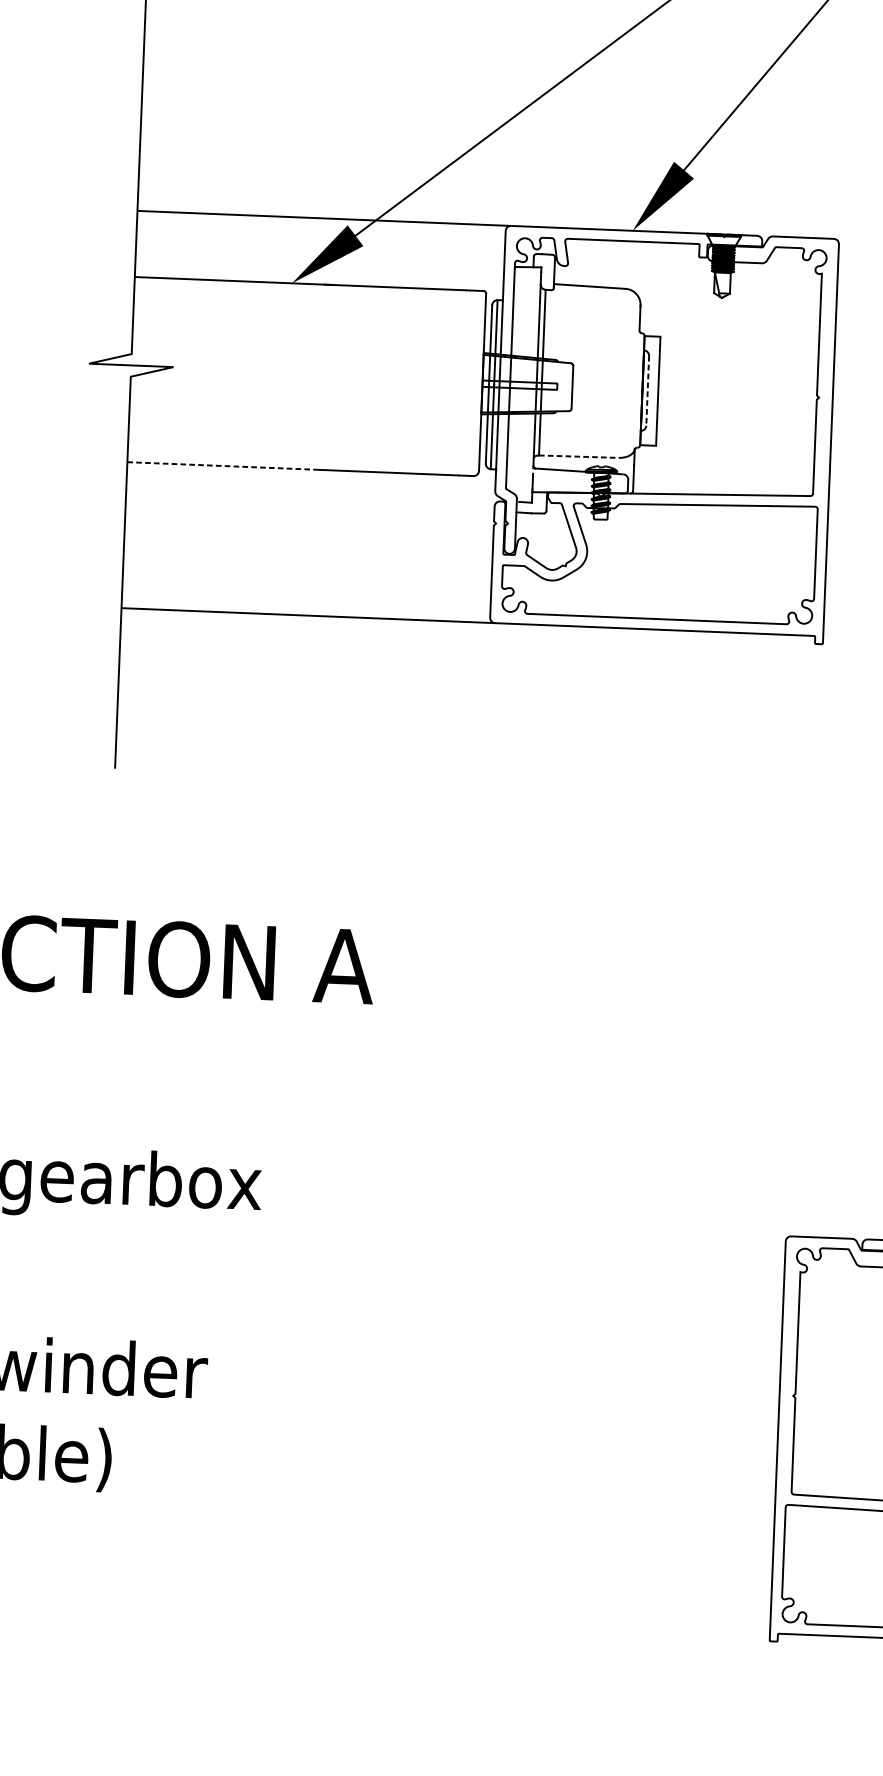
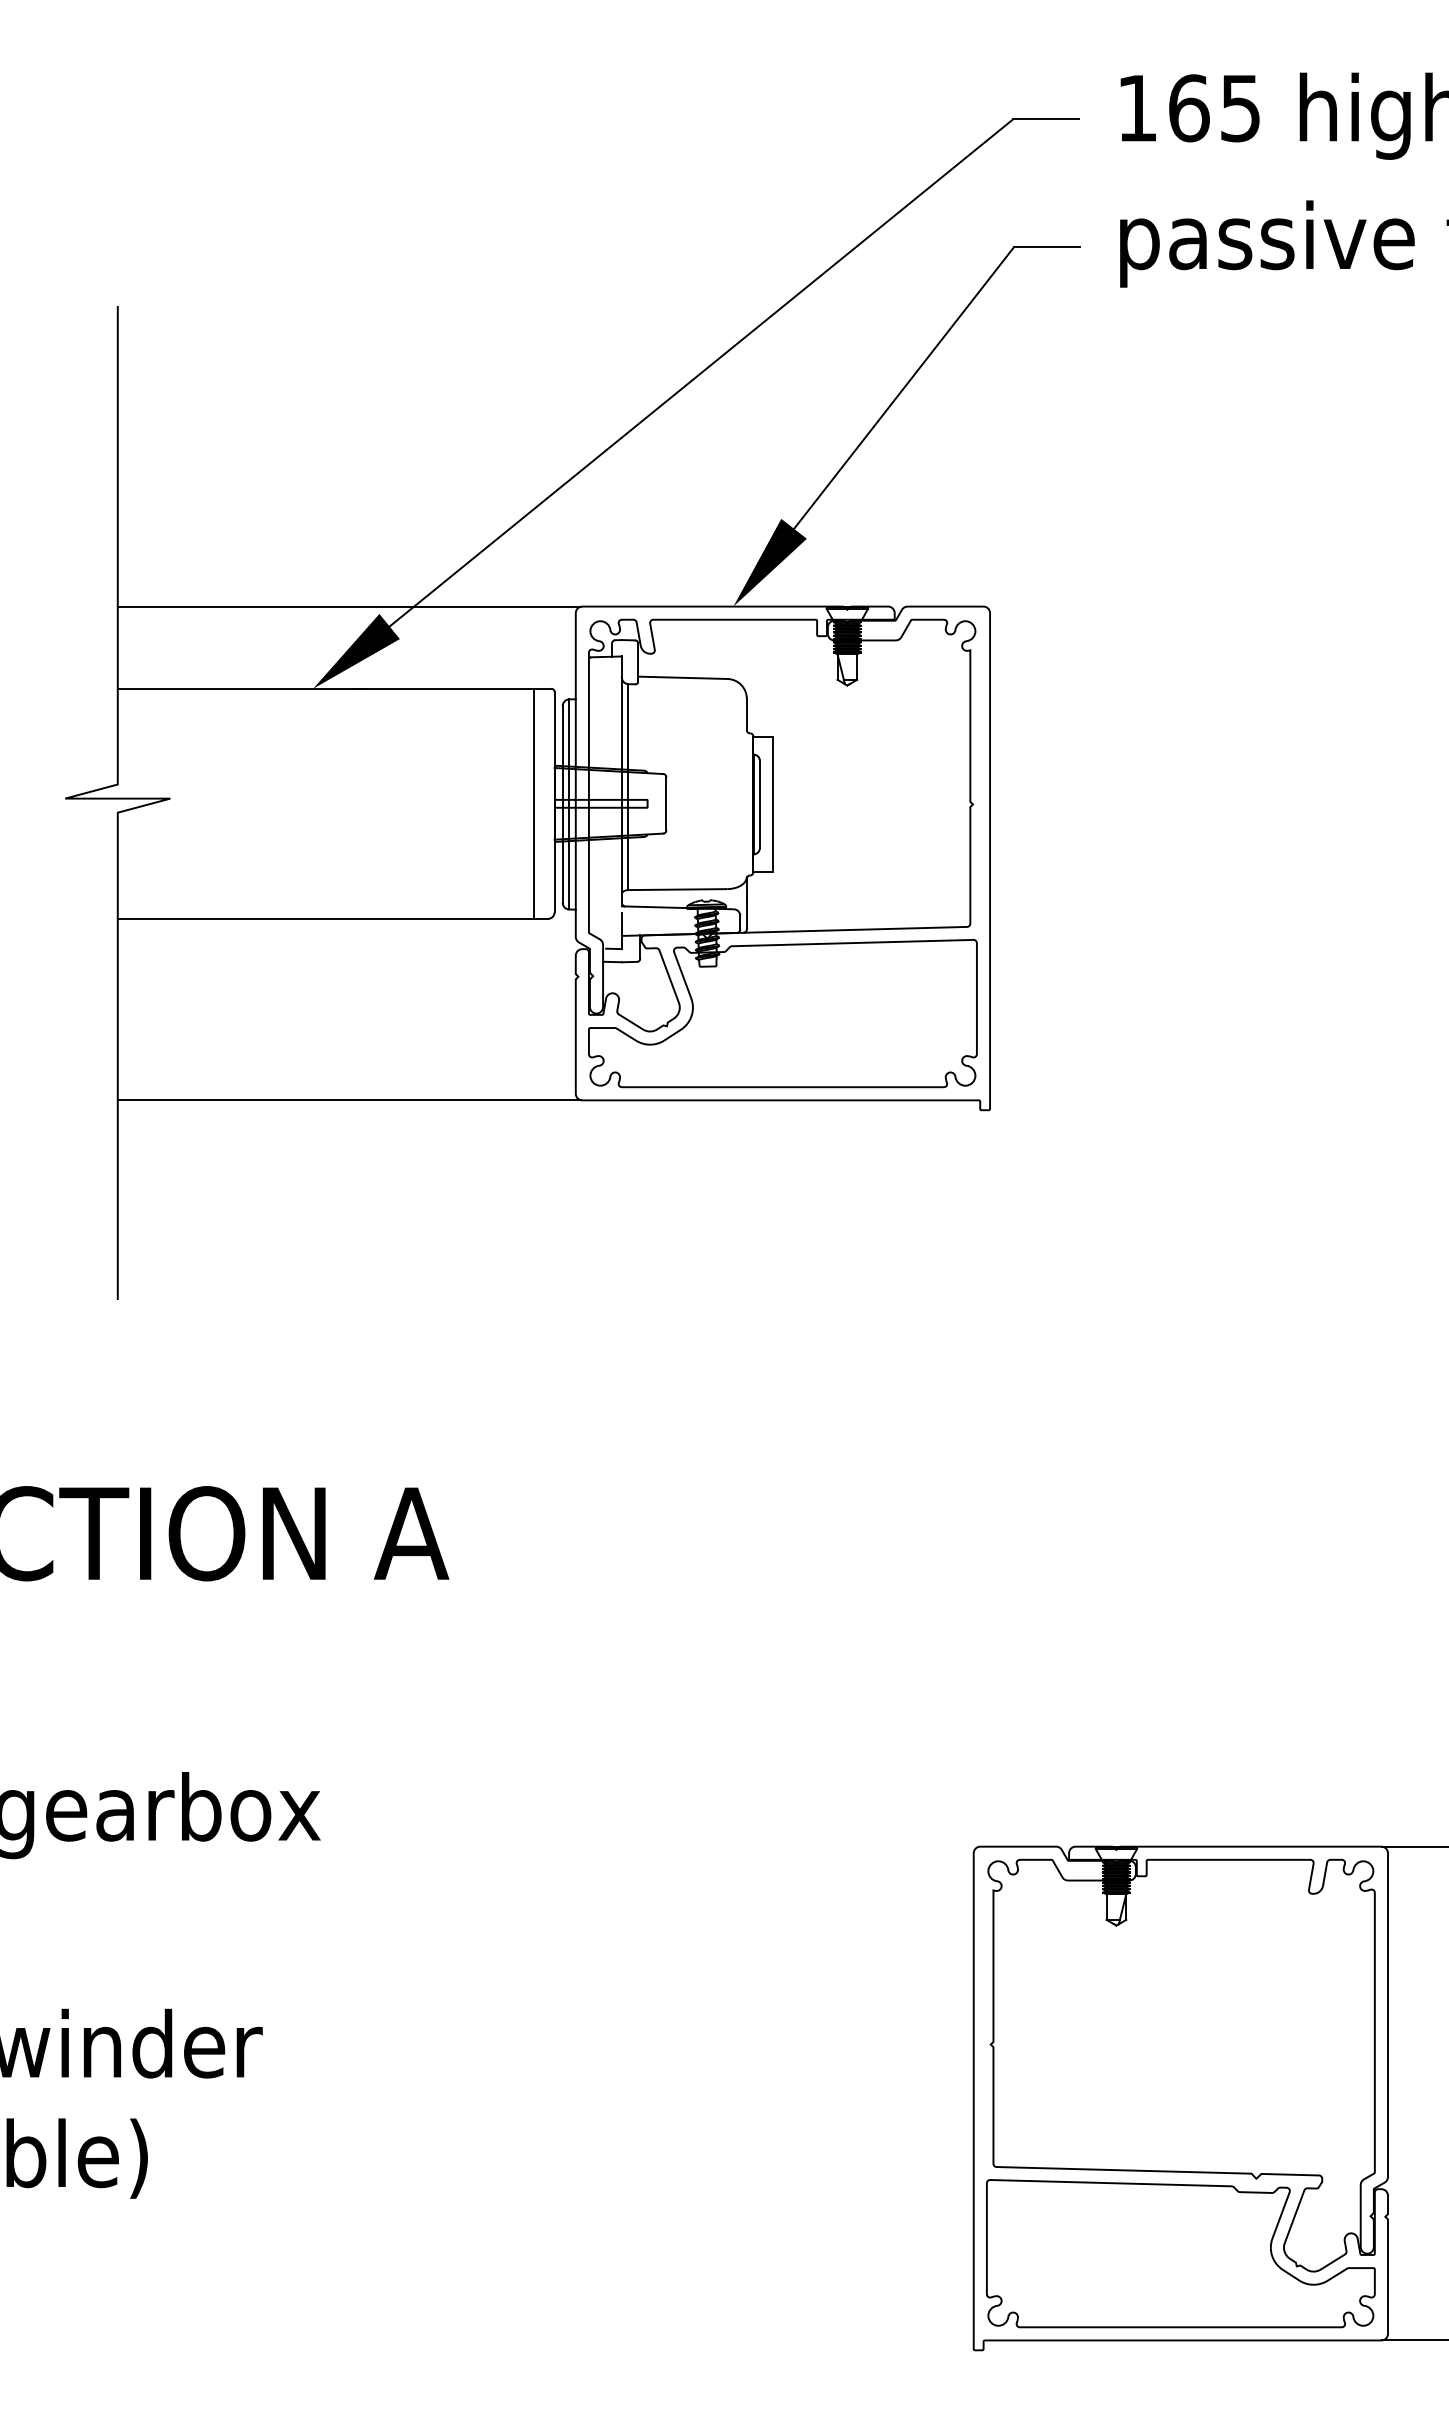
line: (465, 382) -> (533, 803), added
line: (648, 390) -> (760, 804), dashed -> solid
line: (578, 456) -> (677, 889), dashed -> solid
line: (222, 465) -> (235, 918), dashed -> solid

